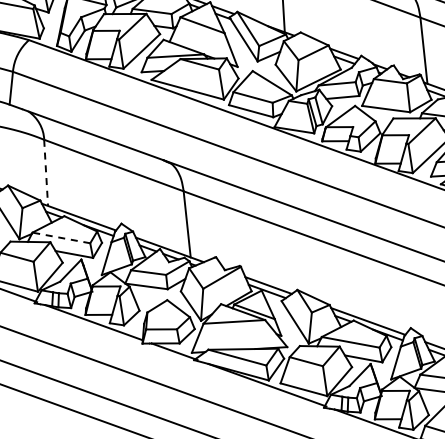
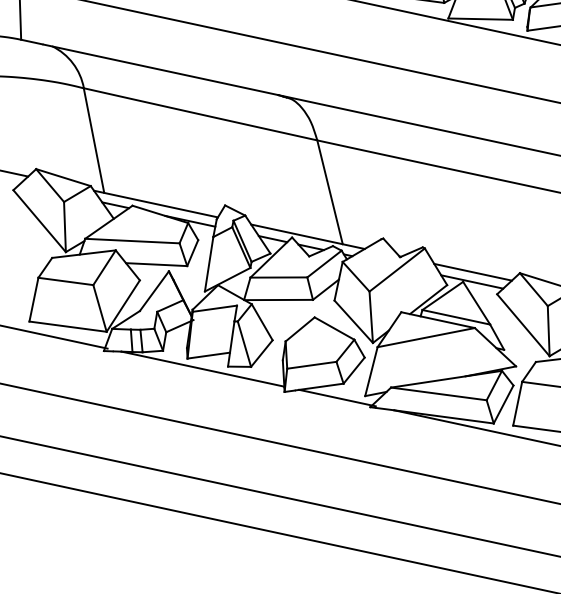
line: (46, 173) -> (94, 141), dashed -> solid
line: (60, 237) -> (130, 240), dashed -> solid

